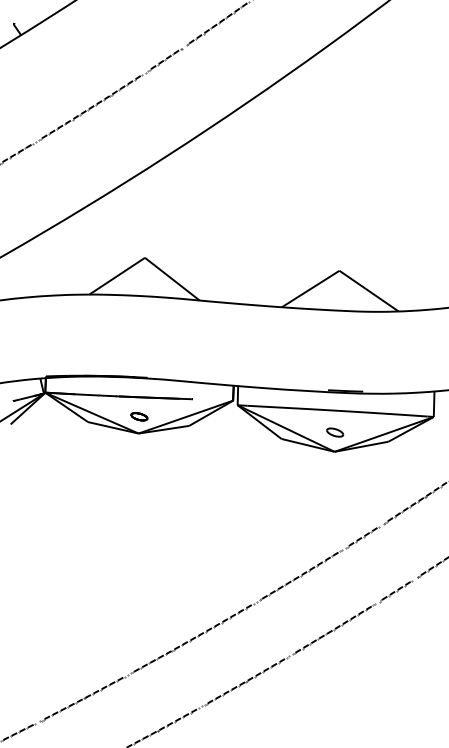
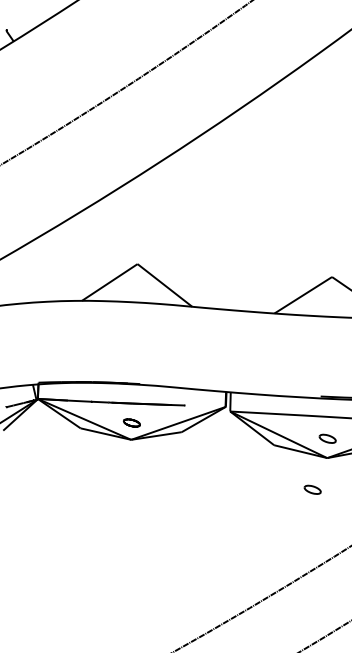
part: (320, 483) -> (313, 489), added

